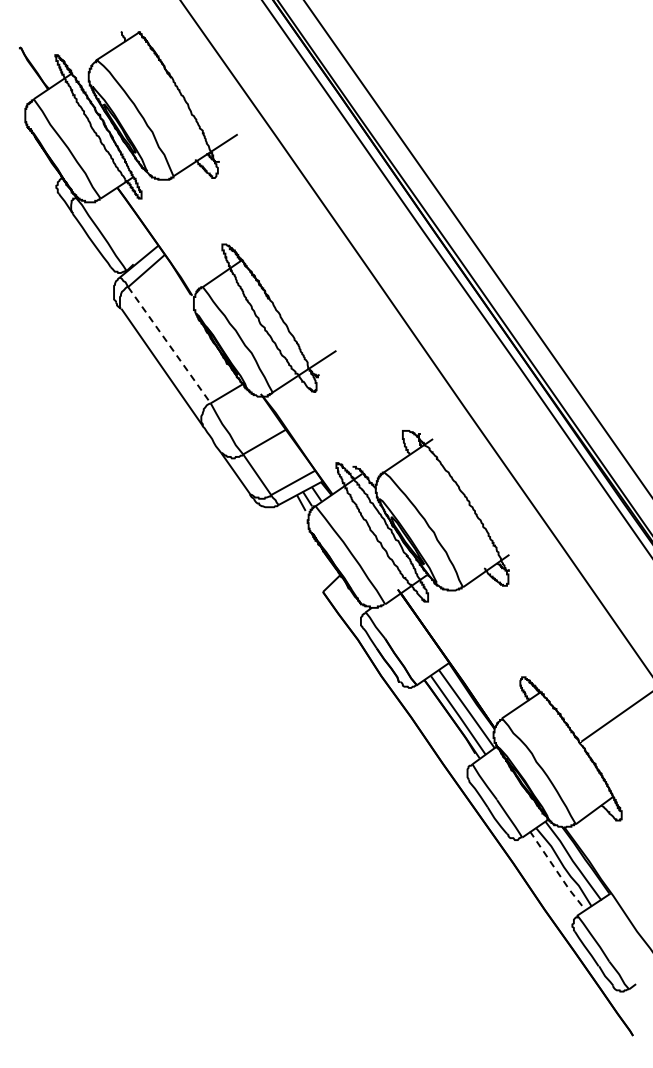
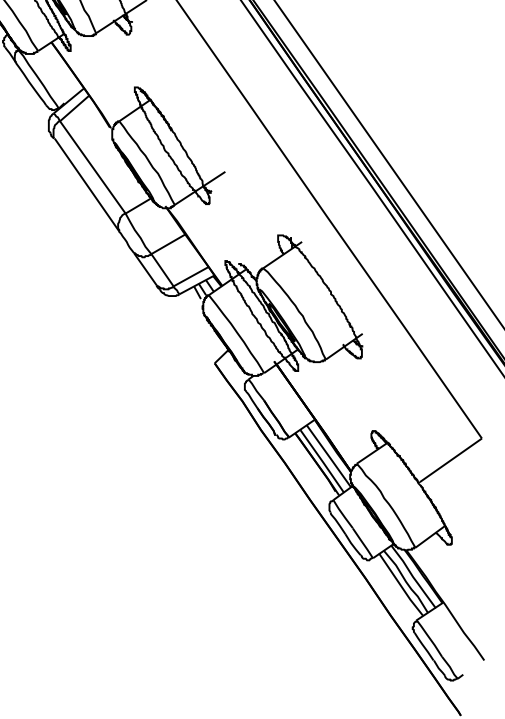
line: (169, 345) -> (92, 167), dashed -> solid
line: (557, 871) -> (400, 585), dashed -> solid

